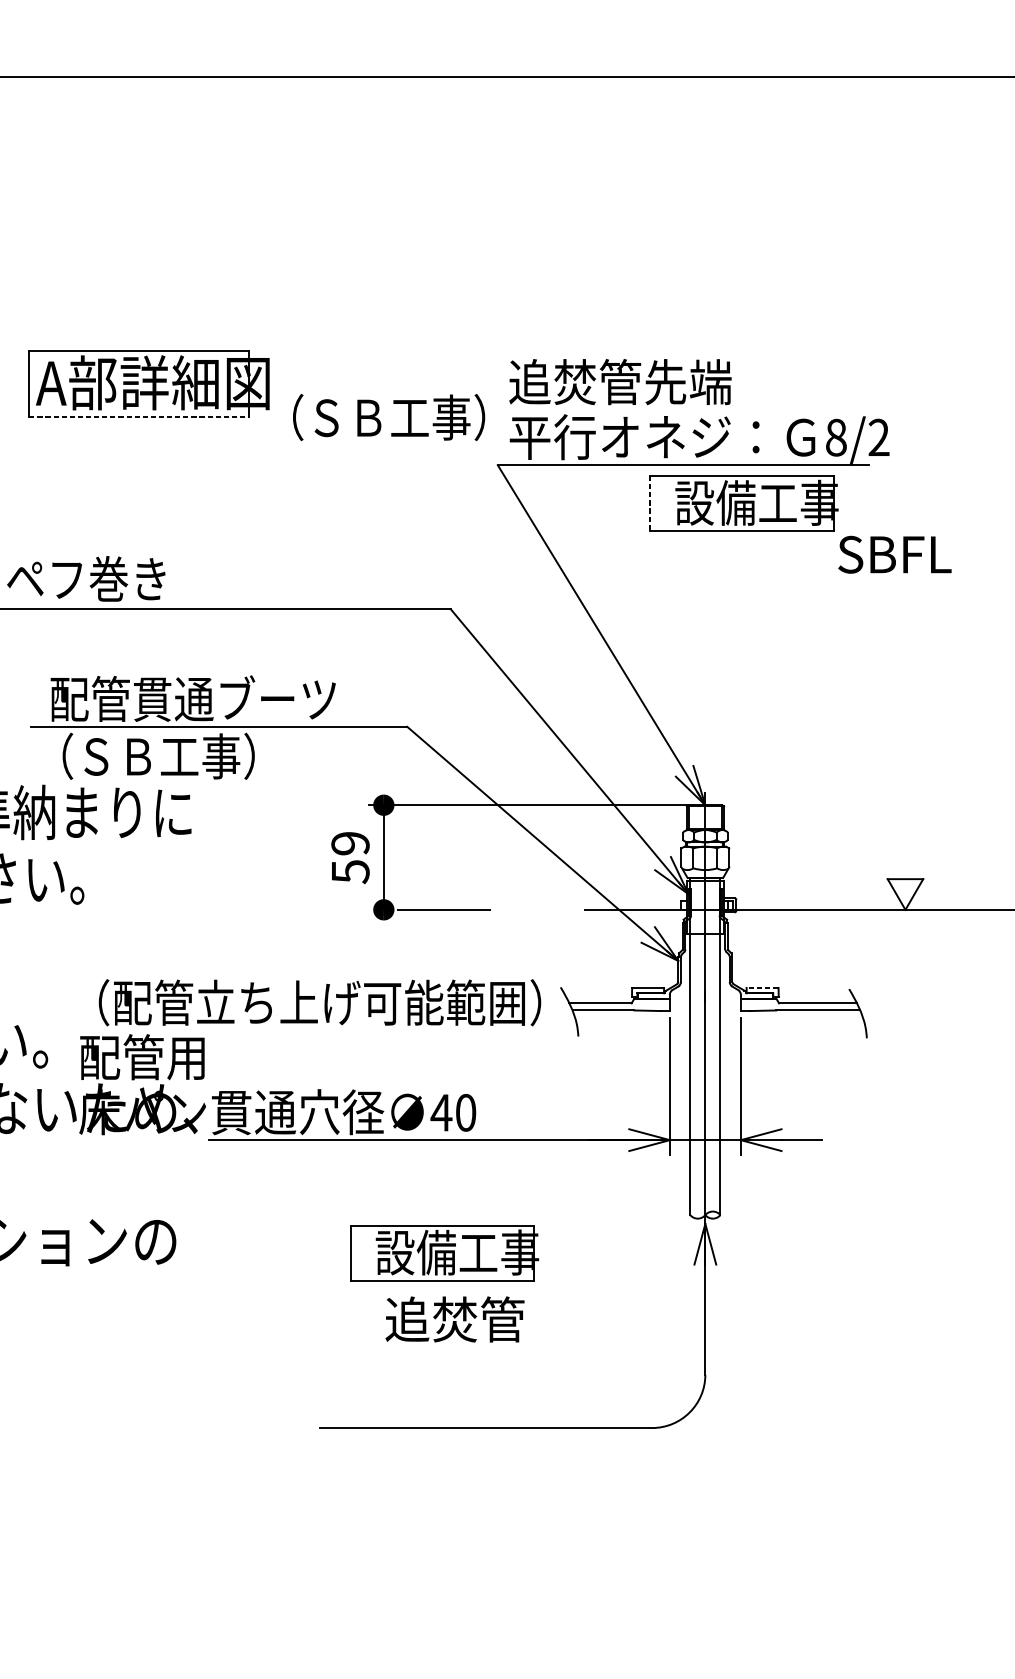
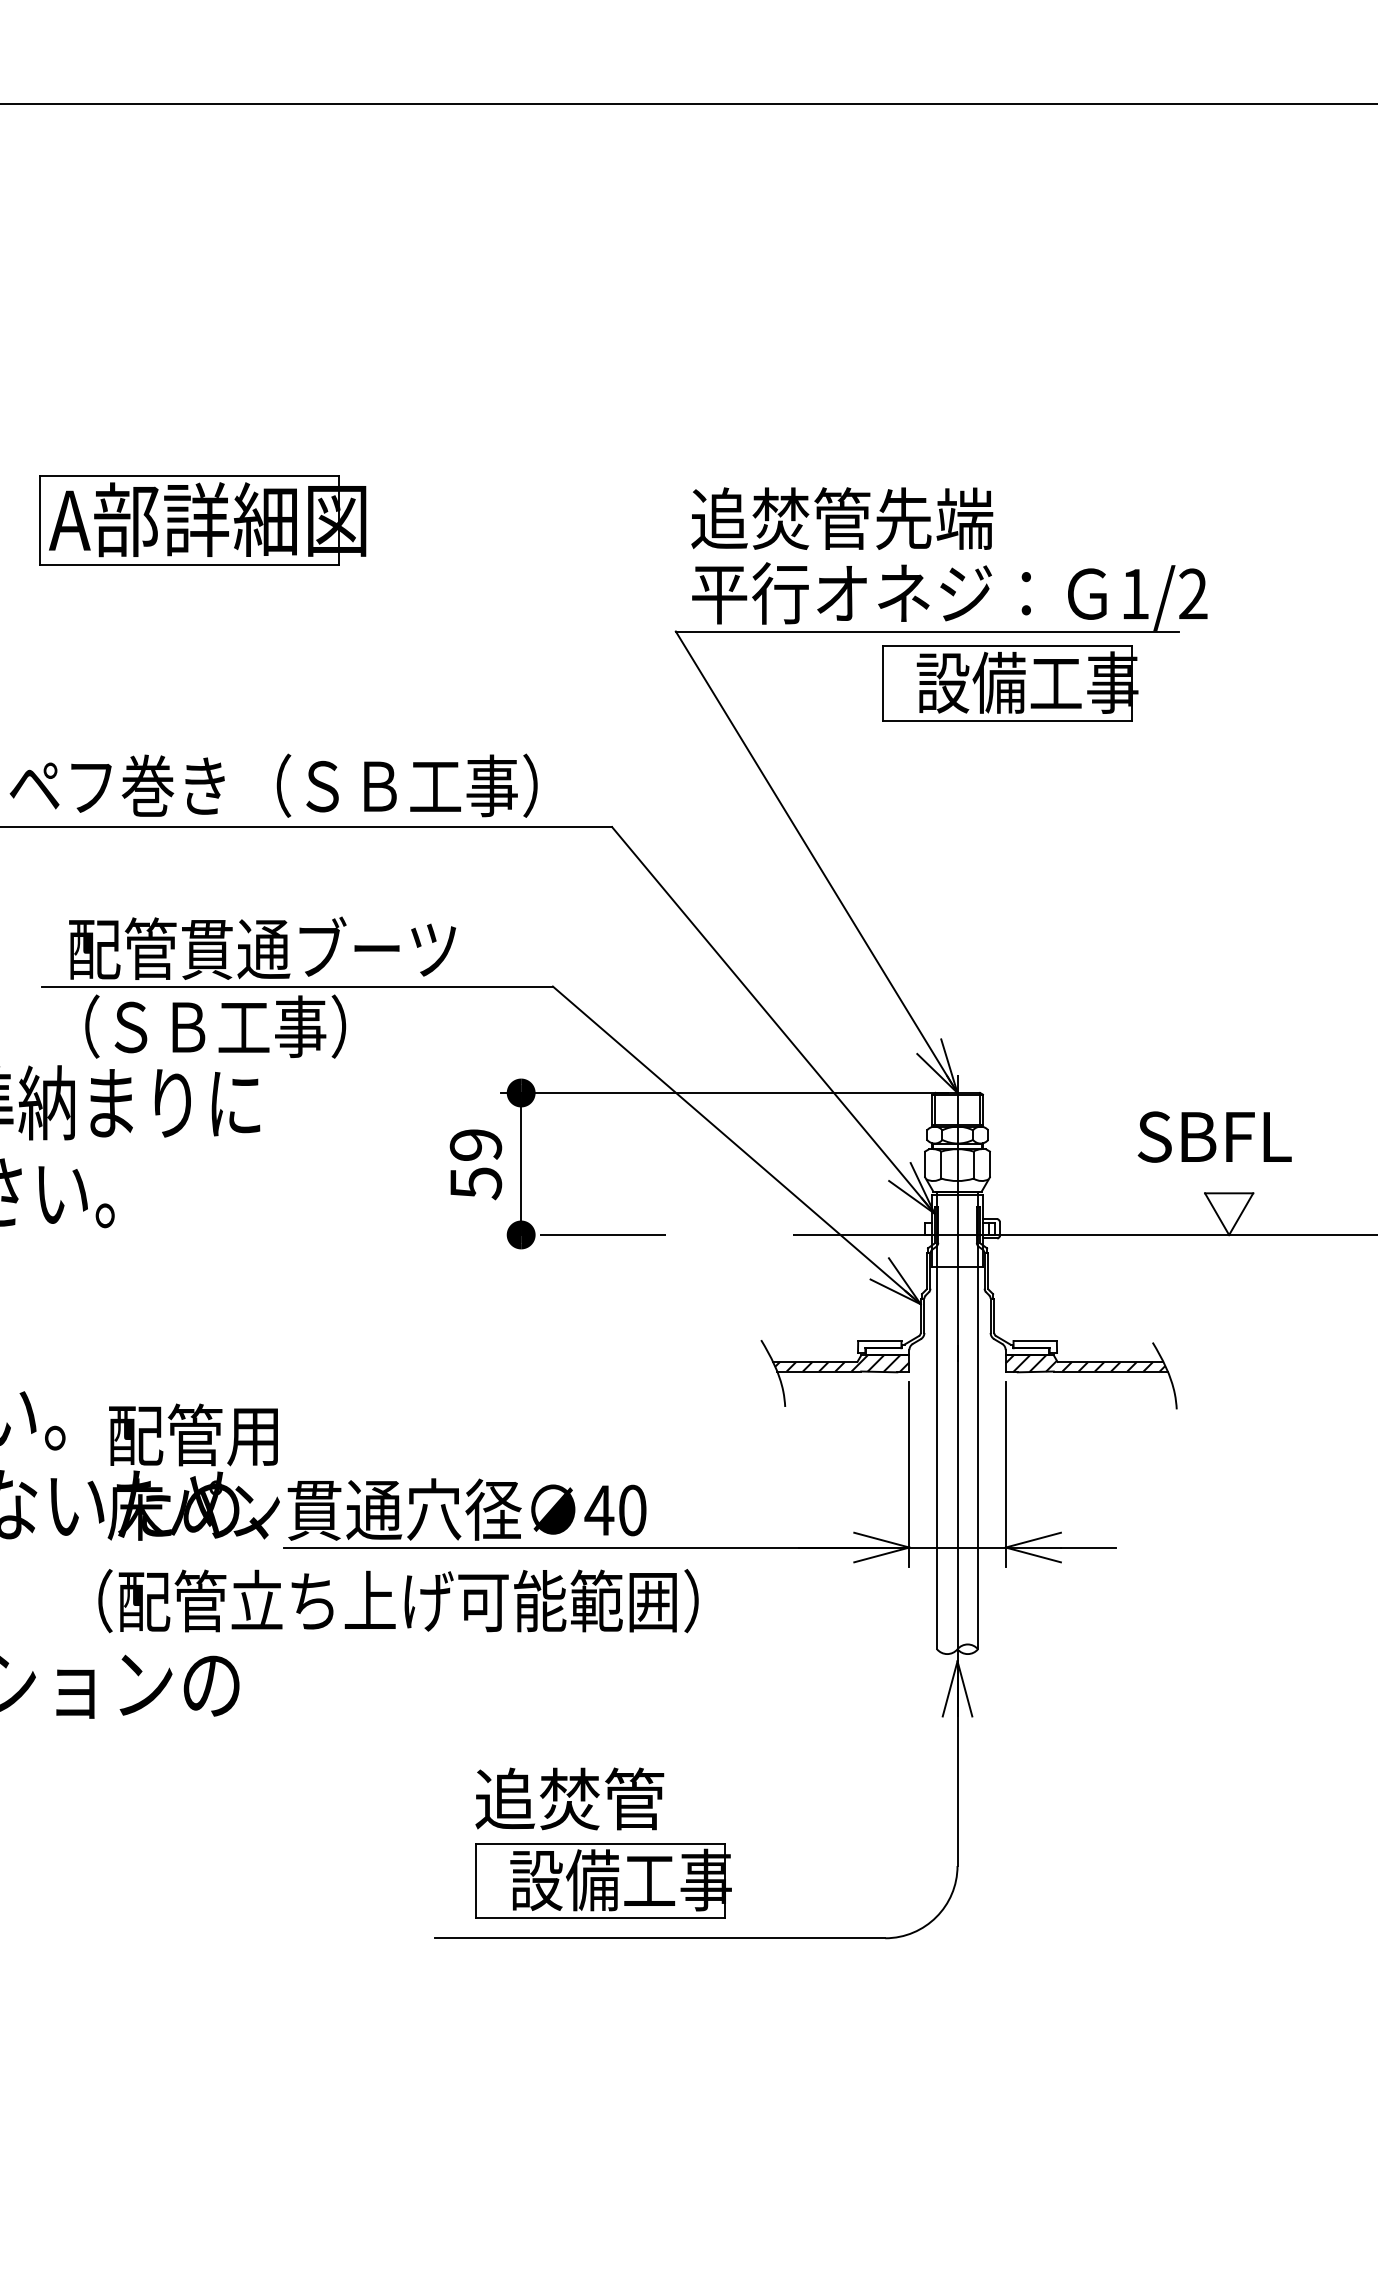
line: (139, 416) -> (189, 565), dashed -> solid
text: (388, 417) -> (406, 785), moved
text: (836, 437) -> (1135, 593), 8/2 -> 1/2
line: (650, 503) -> (882, 683), dashed -> solid
text: (894, 554) -> (1214, 1136), moved
line: (762, 988) -> (1035, 1341), dashed -> solid
text: (319, 1003) -> (398, 1601), moved
hatch: (620, 1004) -> (842, 1363), added
hatch: (799, 1004) -> (1085, 1363), added
part: (444, 1252) -> (603, 1880), moved
text: (454, 1319) -> (569, 1798), moved

